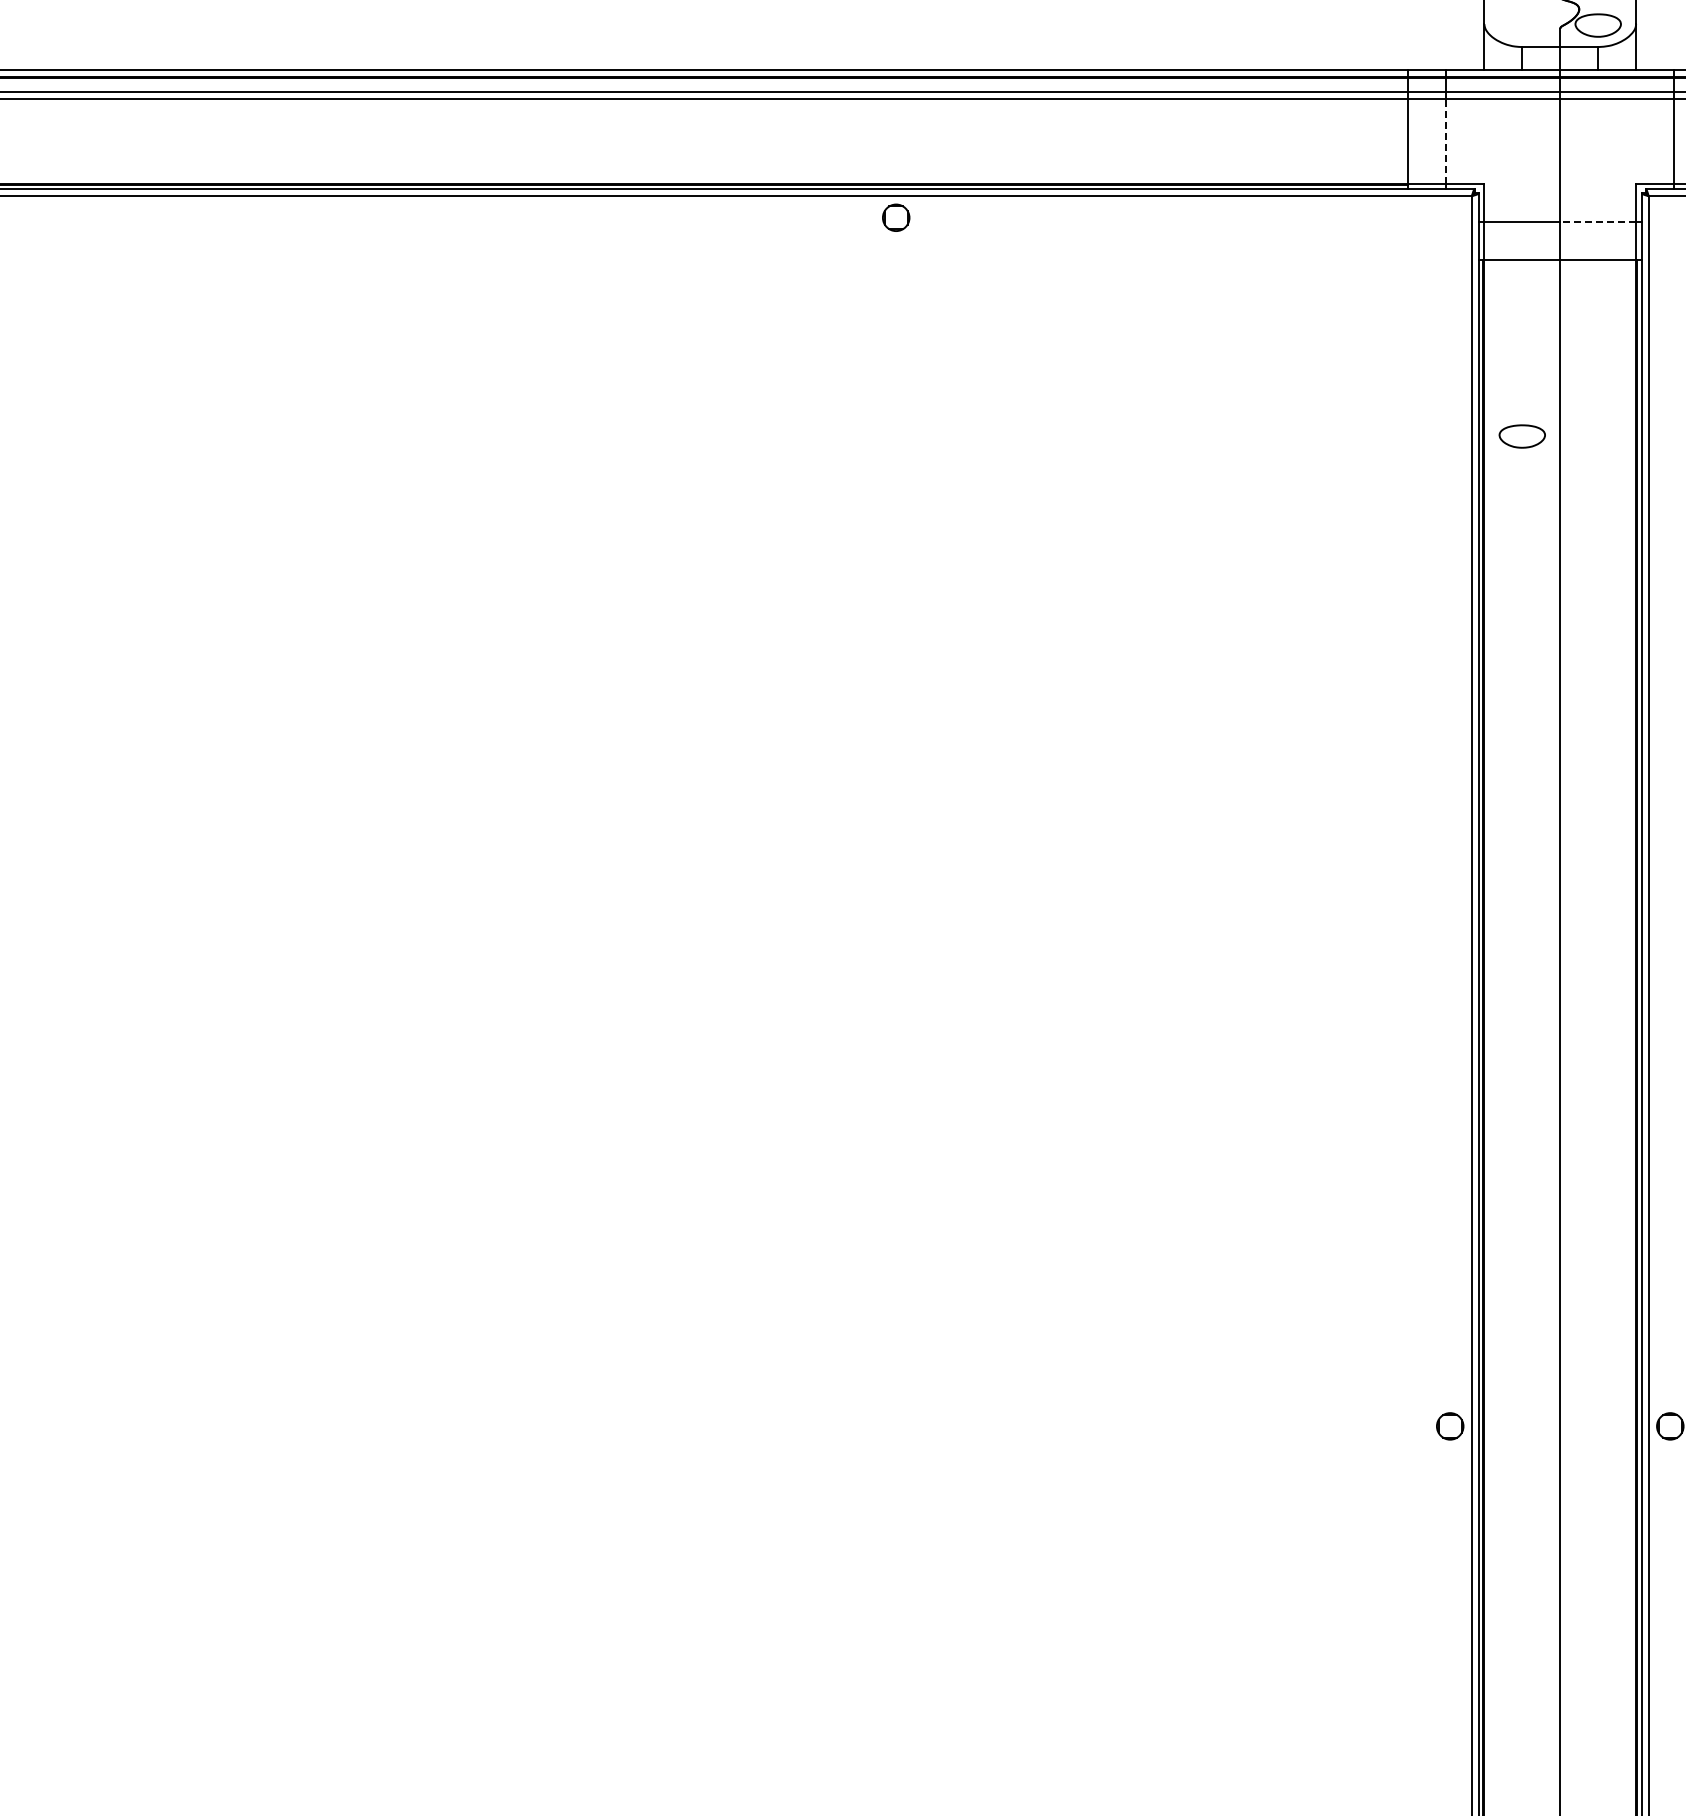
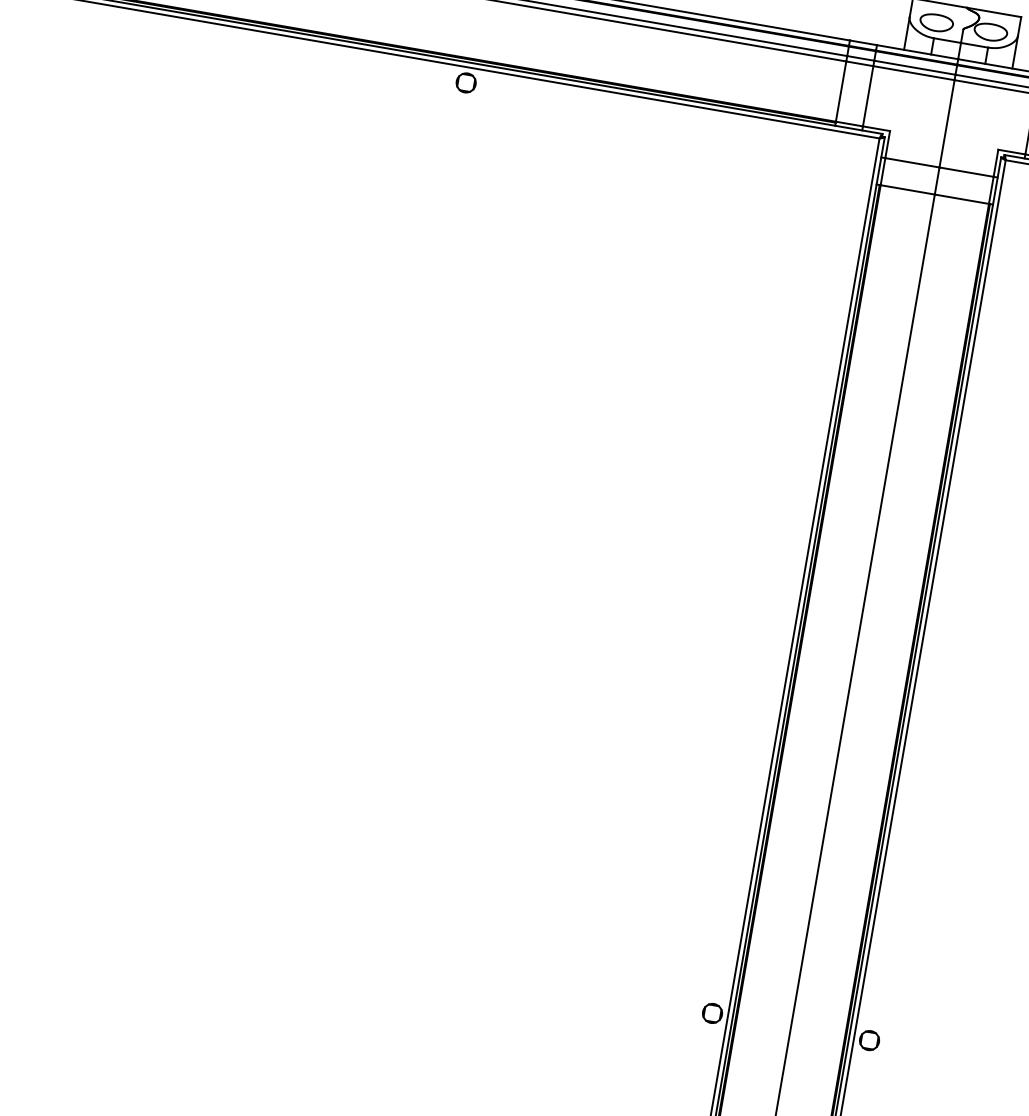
line: (1446, 140) -> (868, 95), dashed -> solid
line: (1598, 221) -> (966, 172), dashed -> solid
part: (1521, 436) -> (936, 22), moved

